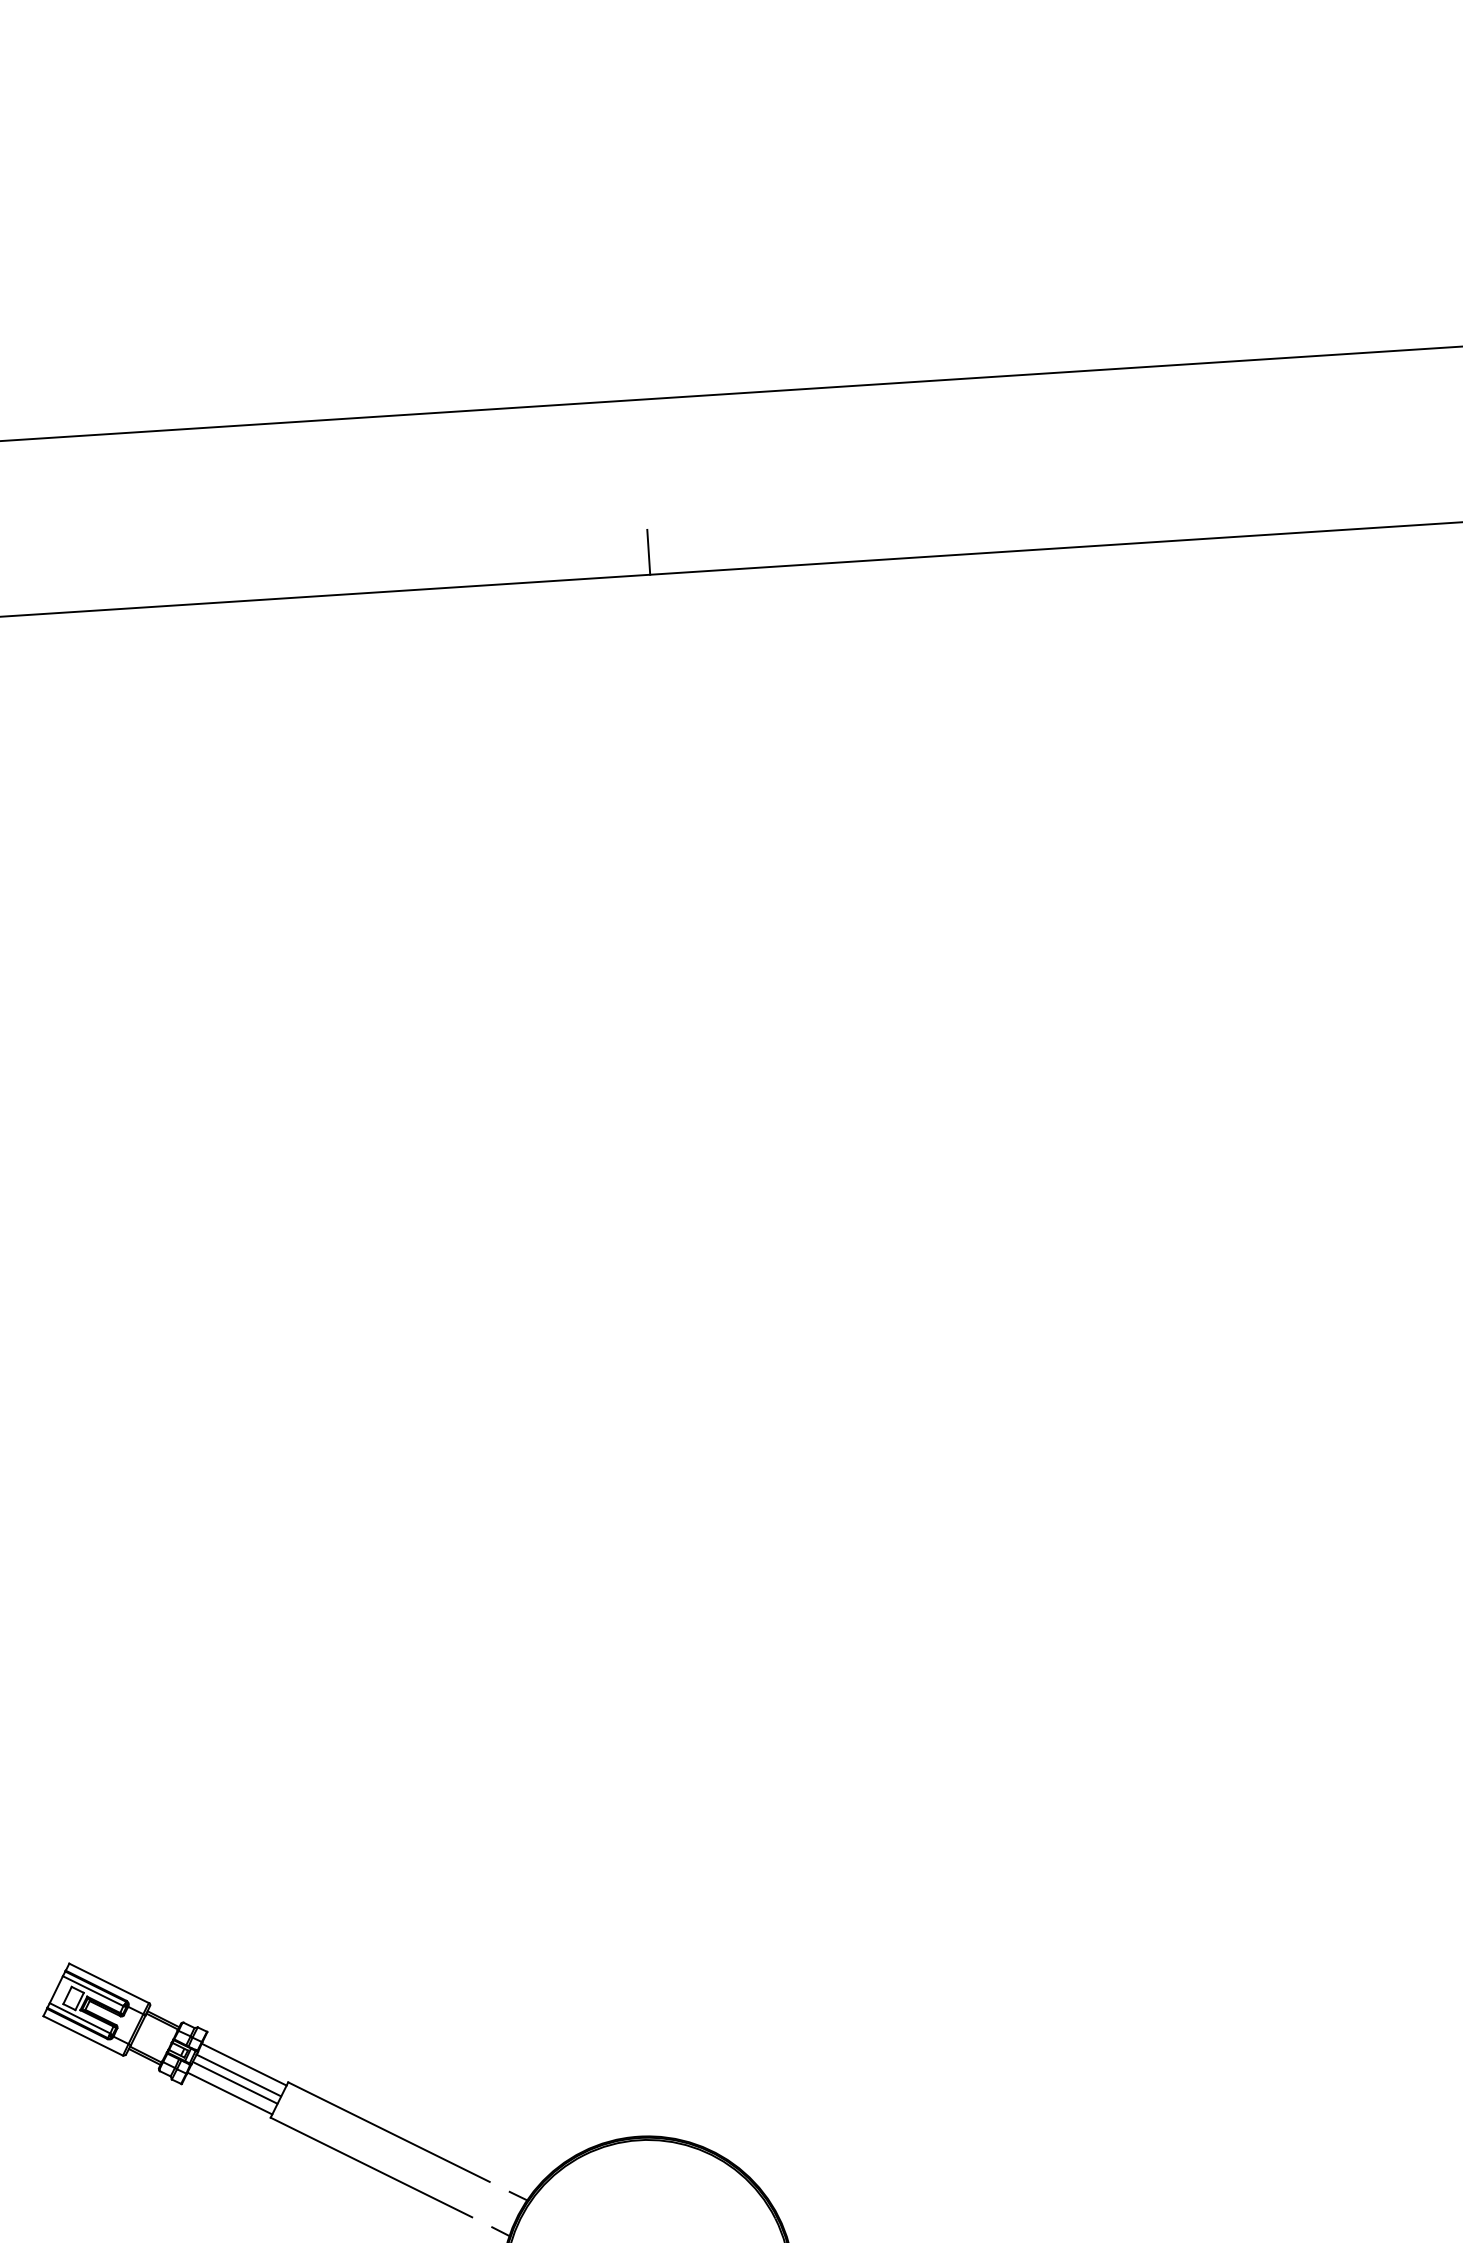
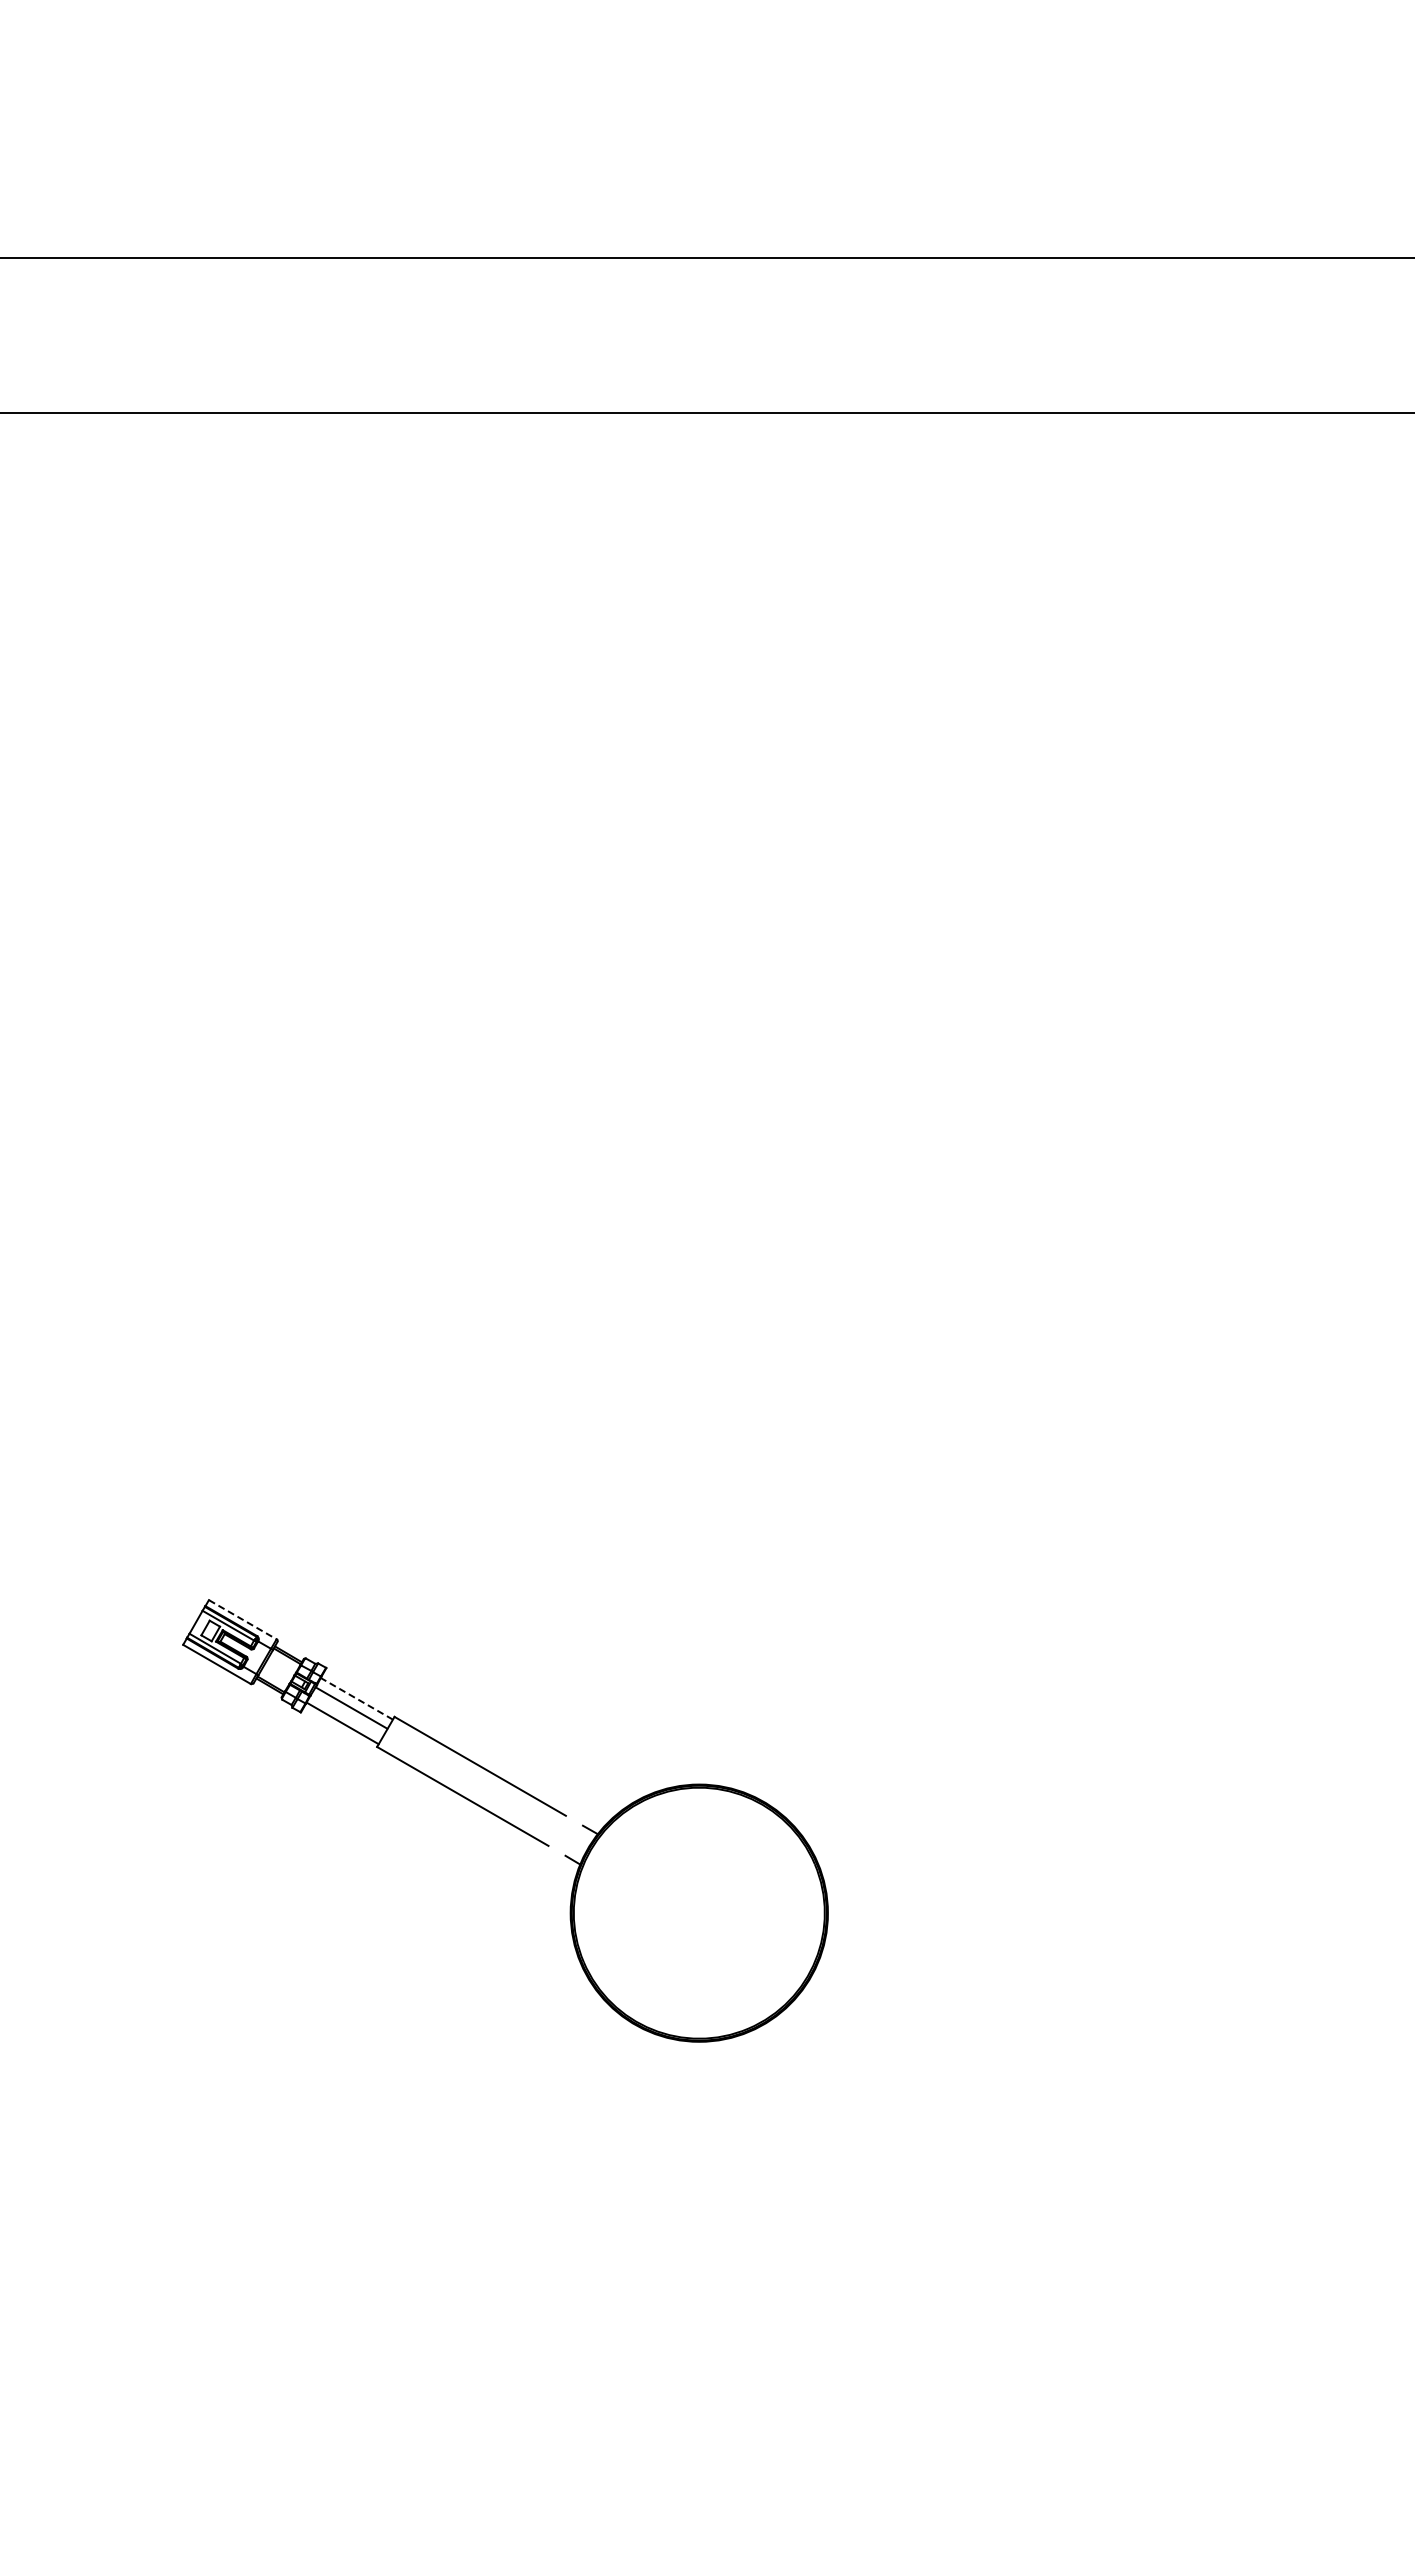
line: (648, 551) -> (798, 392), removed
line: (109, 1983) -> (243, 1619), solid -> dashed
line: (243, 2064) -> (356, 1698), solid -> dashed
line: (234, 2083) -> (347, 1714), removed

